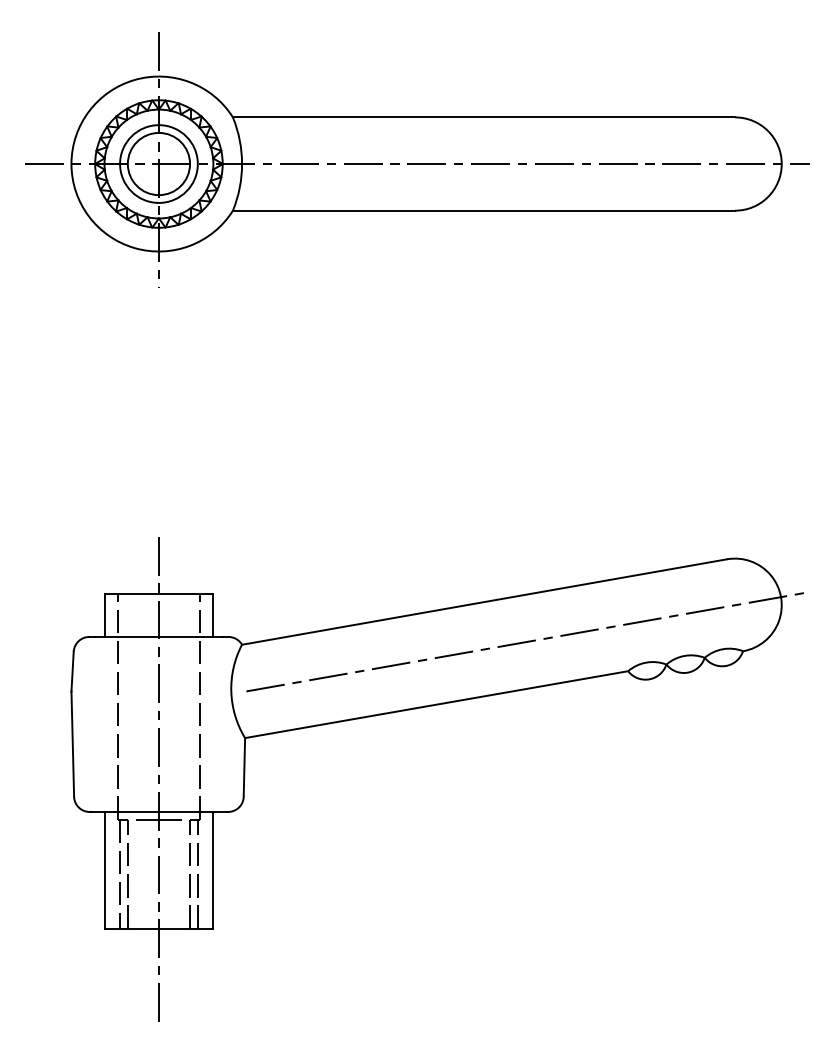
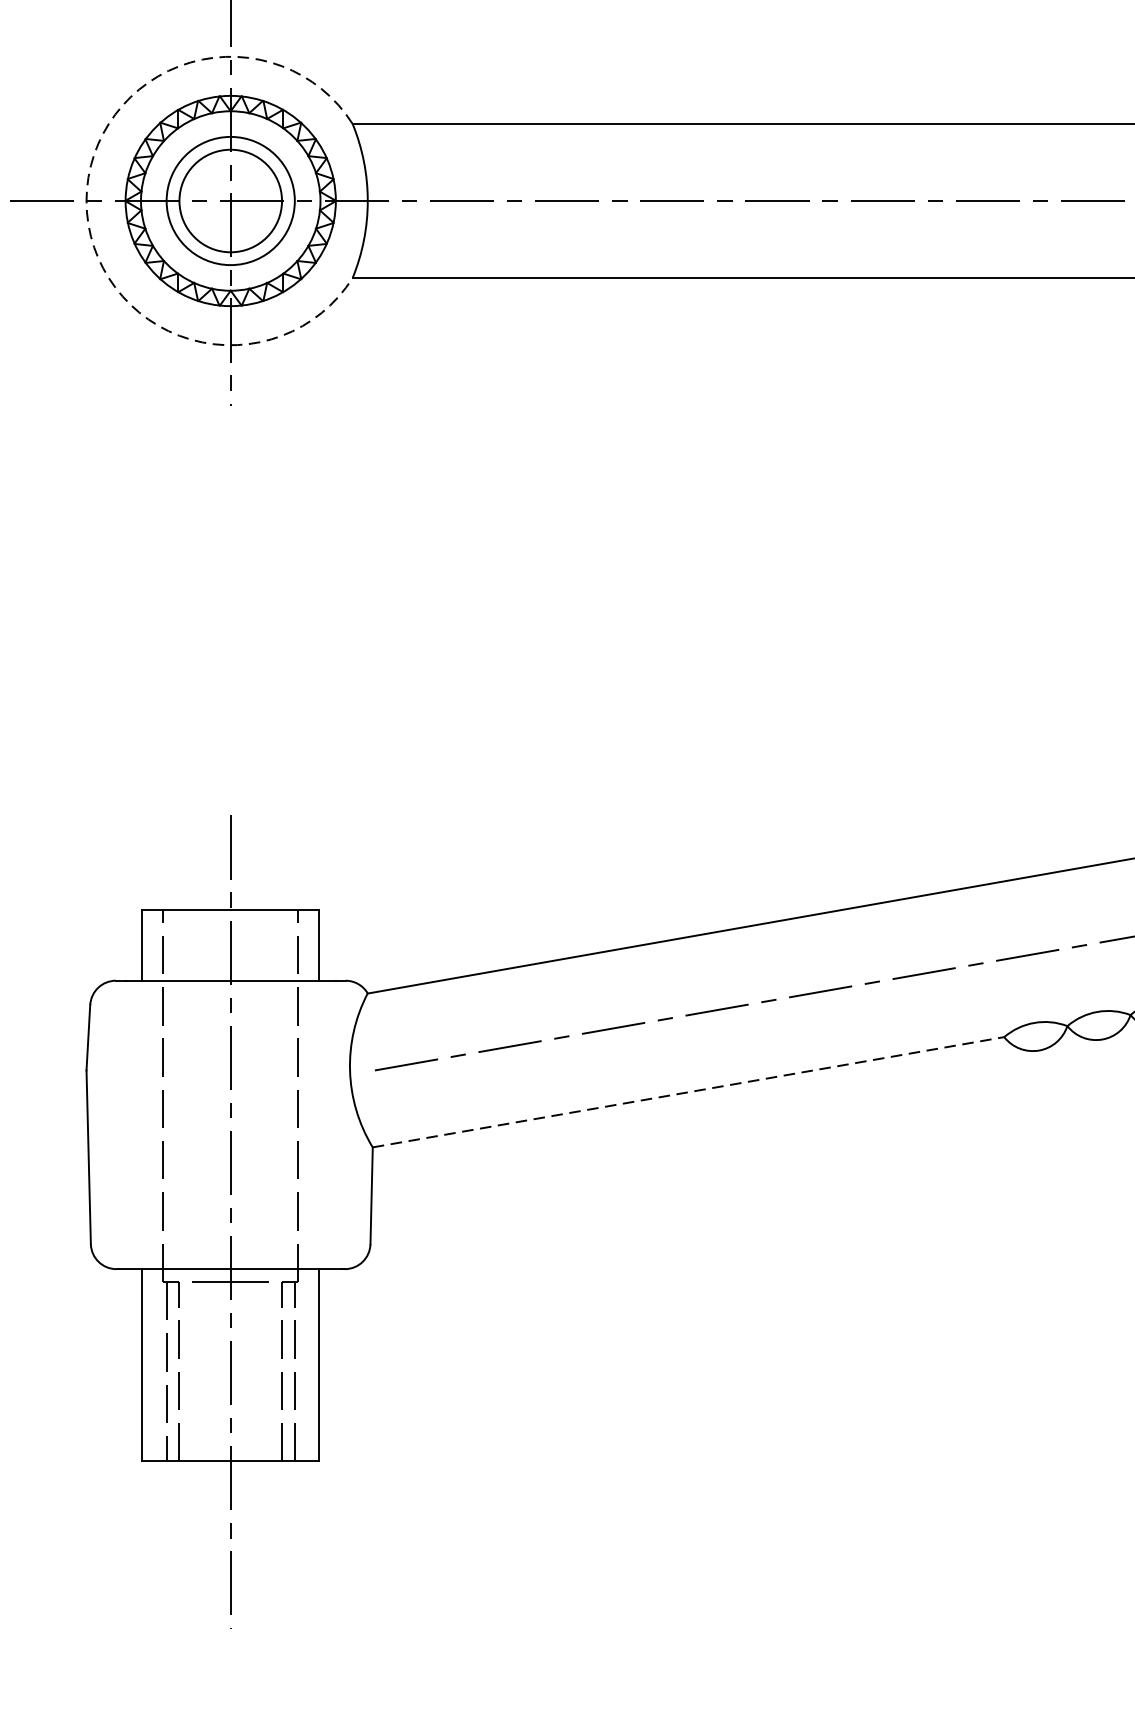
arc: (71, 164) -> (86, 201), solid -> dashed
line: (437, 704) -> (689, 1092), solid -> dashed

